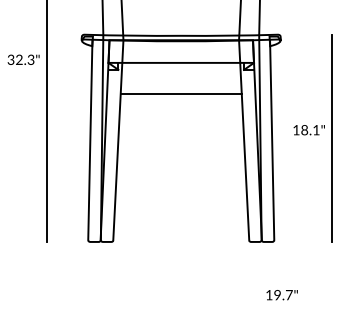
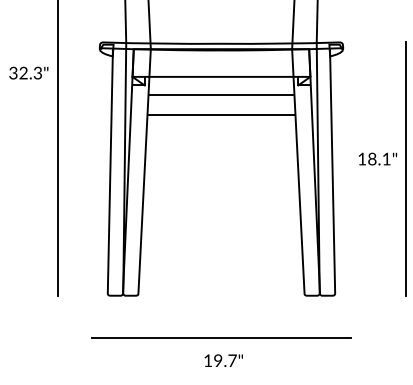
line: (180, 77) -> (220, 94), added
line: (180, 276) -> (220, 337), added
text: (281, 295) -> (222, 361), moved

